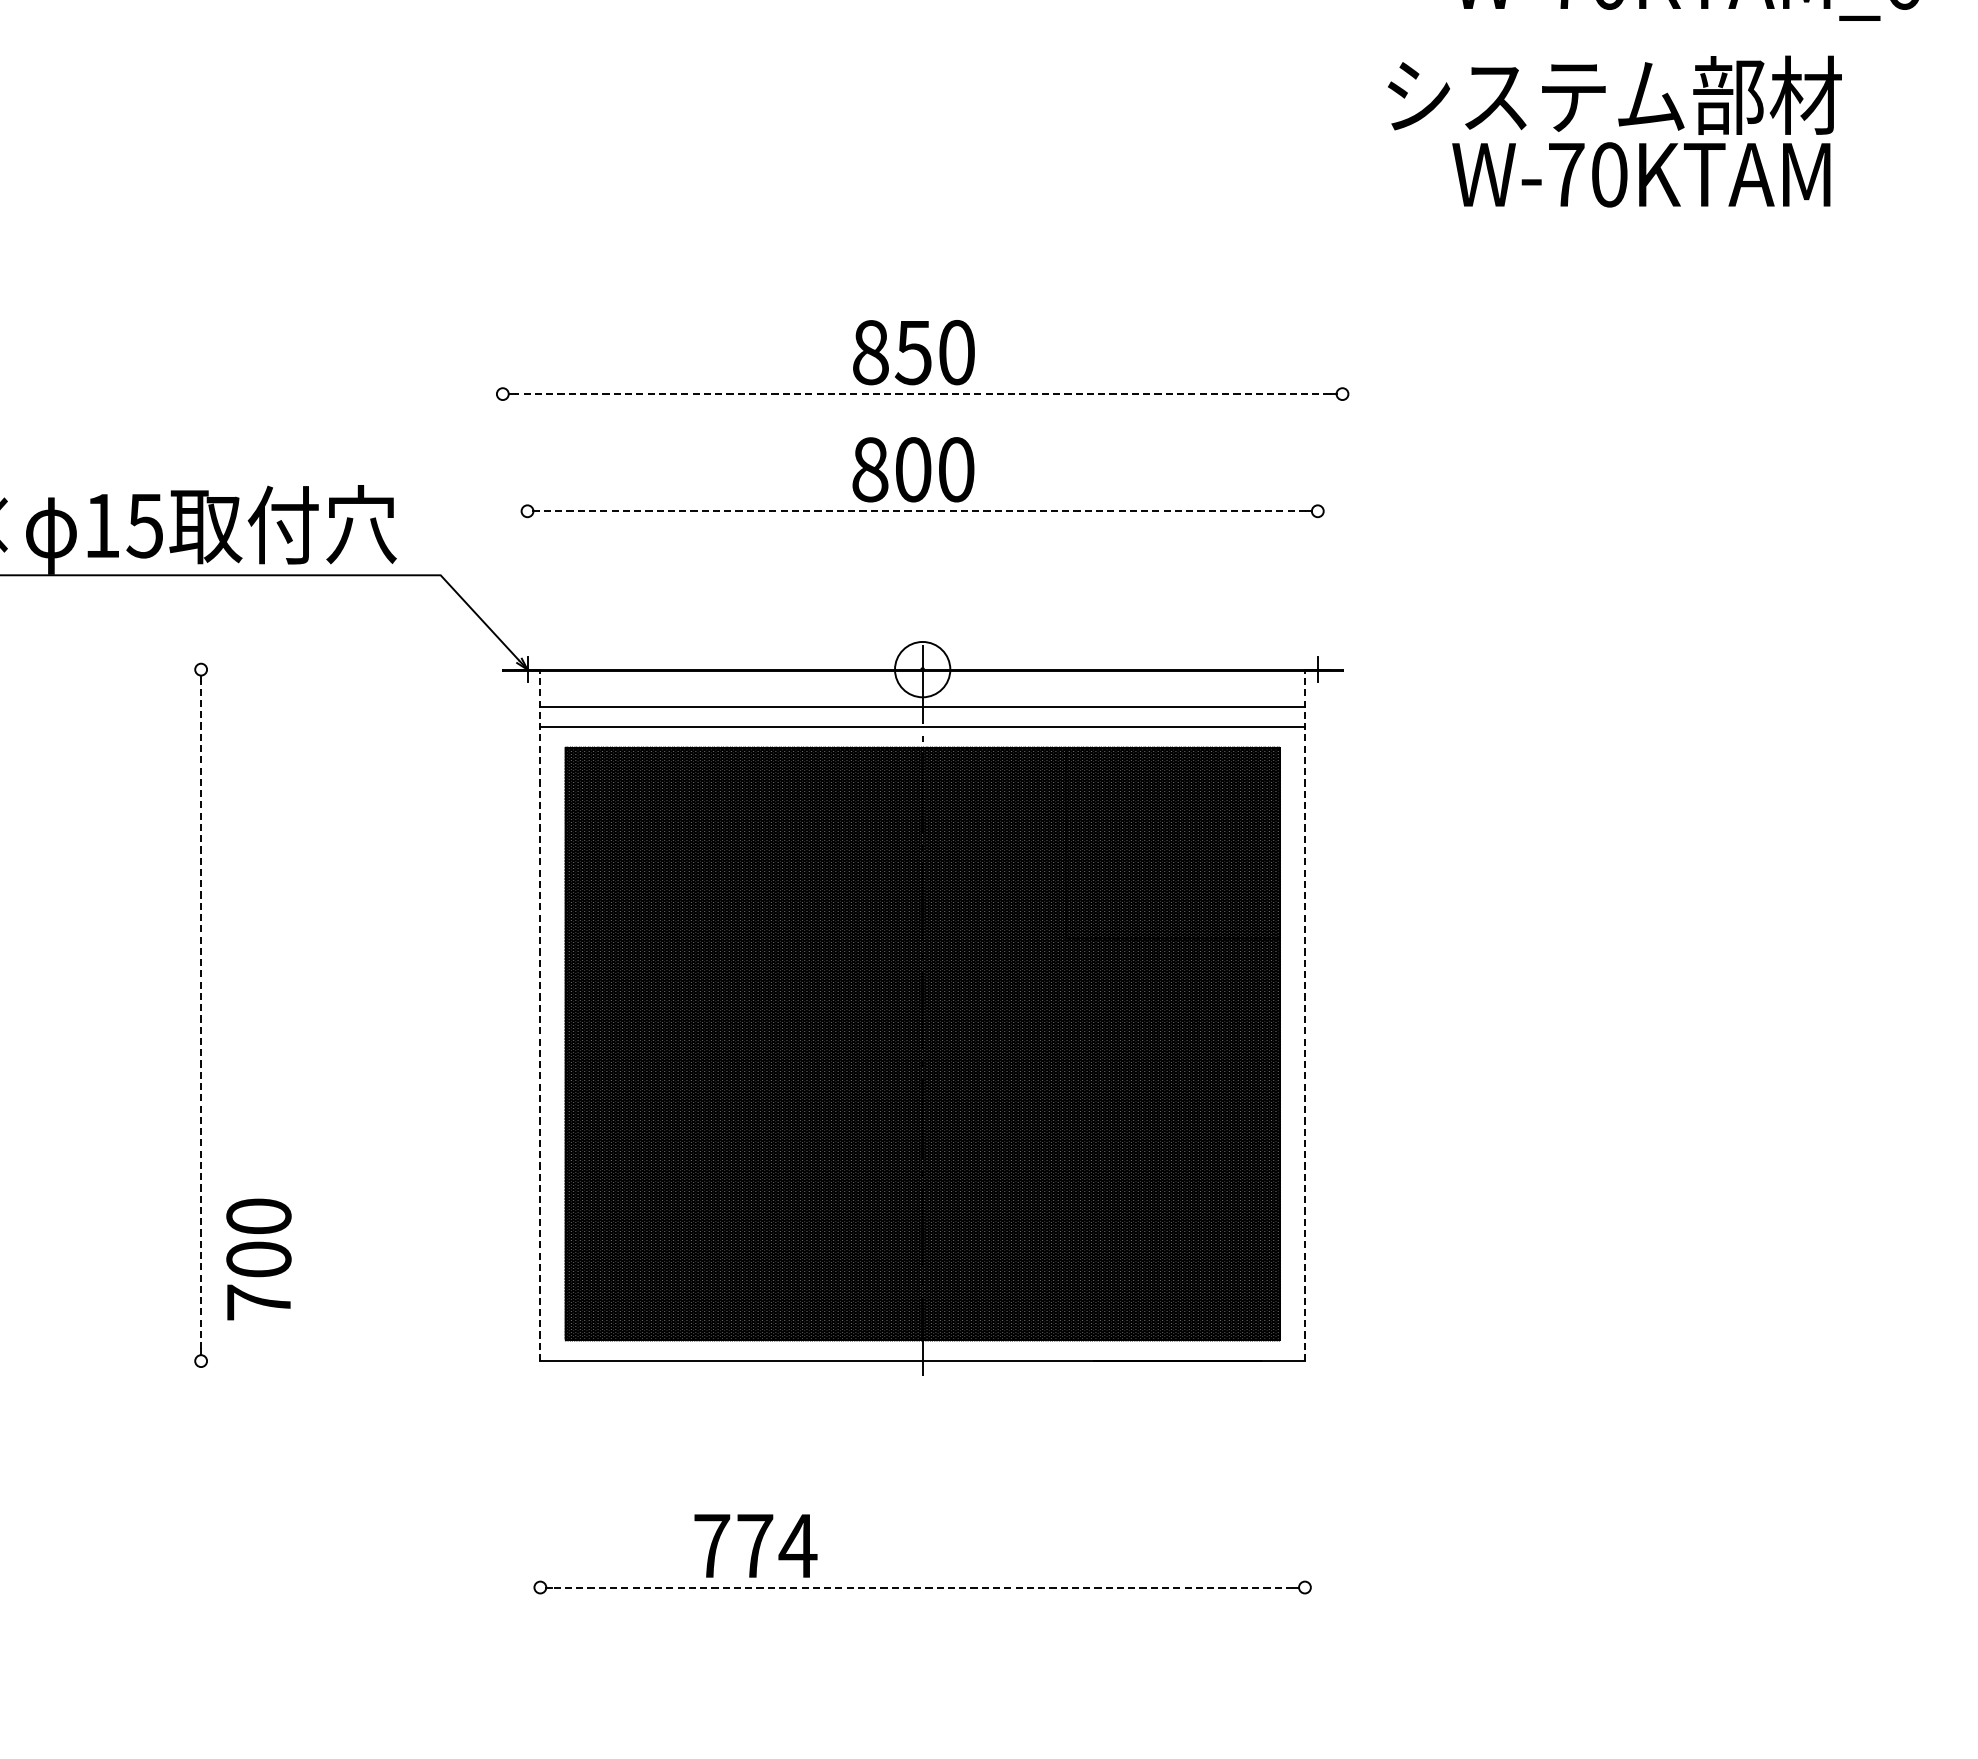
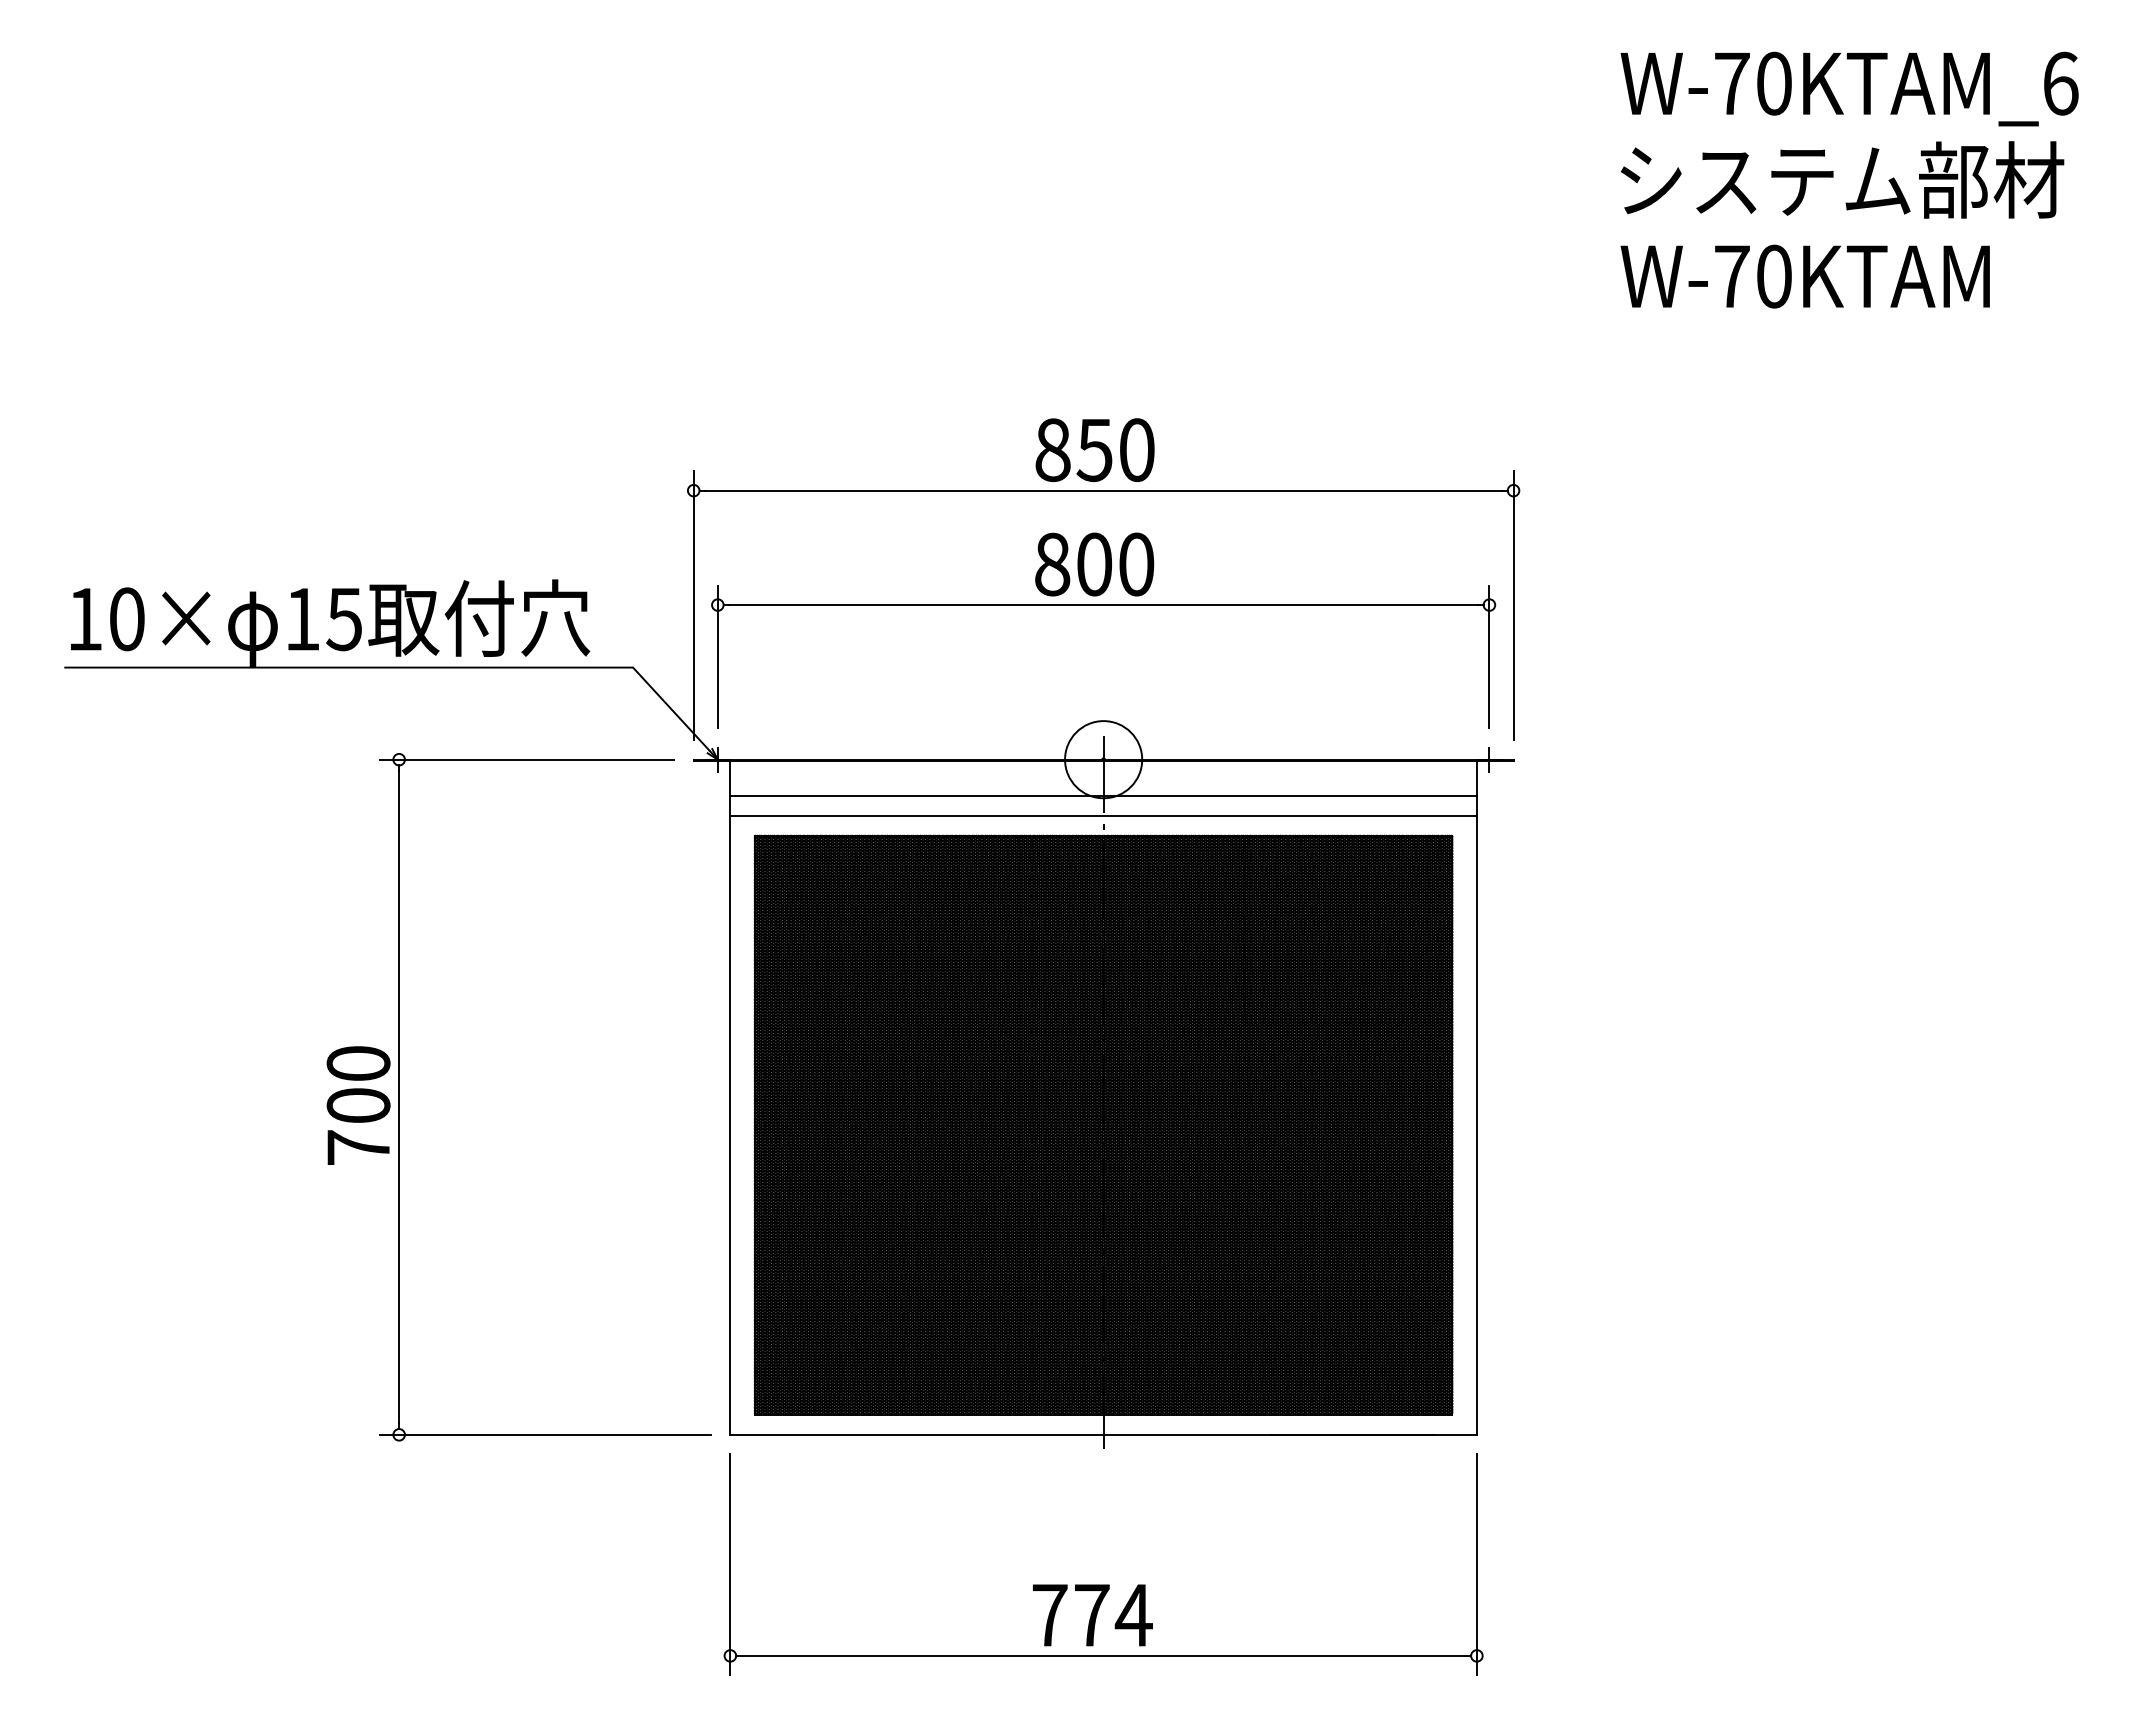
text: (1614, 94) -> (1842, 179), moved
line: (922, 393) -> (1103, 490), dashed -> solid
line: (502, 511) -> (693, 605), added
line: (922, 511) -> (1103, 605), dashed -> solid
line: (1342, 511) -> (1513, 605), added
line: (527, 563) -> (717, 656), added
line: (1317, 563) -> (1489, 656), added
line: (331, 669) -> (526, 759), added
circle: (922, 669) -> (1103, 759), size x1.43
line: (201, 1014) -> (399, 1096), dashed -> solid
line: (540, 1015) -> (730, 1097), dashed -> solid
line: (1304, 1015) -> (1476, 1097), dashed -> solid
text: (258, 1259) -> (358, 1105), moved
line: (351, 1360) -> (545, 1434), added
line: (540, 1493) -> (730, 1564), added
line: (1304, 1493) -> (1476, 1564), added
text: (755, 1546) -> (1092, 1615), moved
line: (922, 1587) -> (1103, 1655), dashed -> solid

